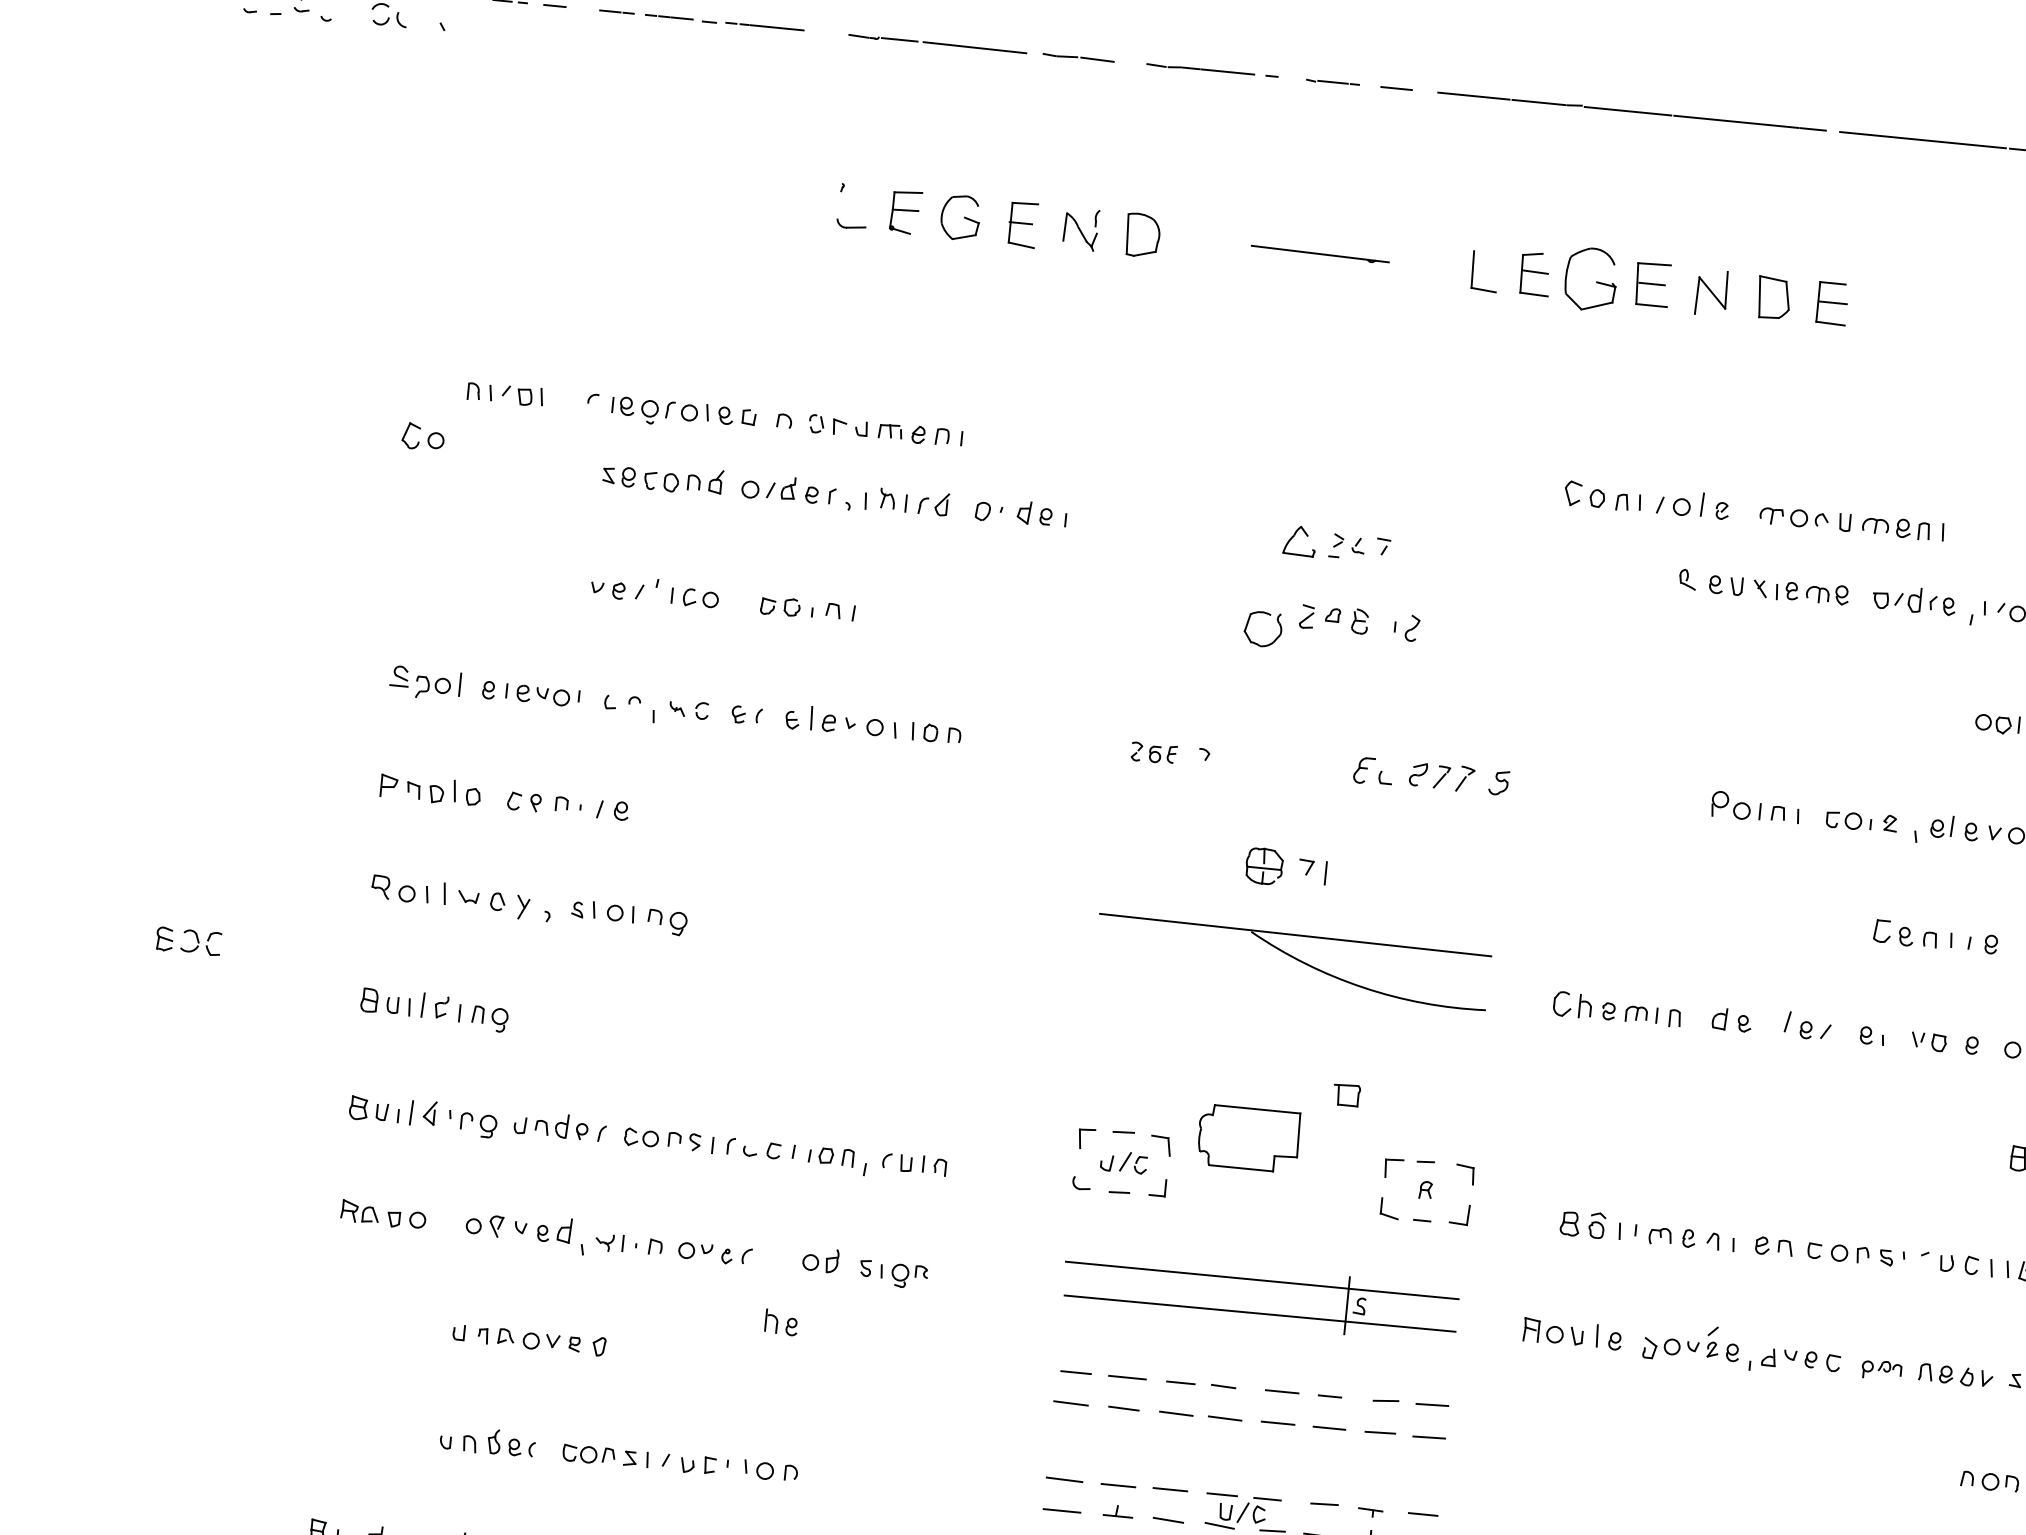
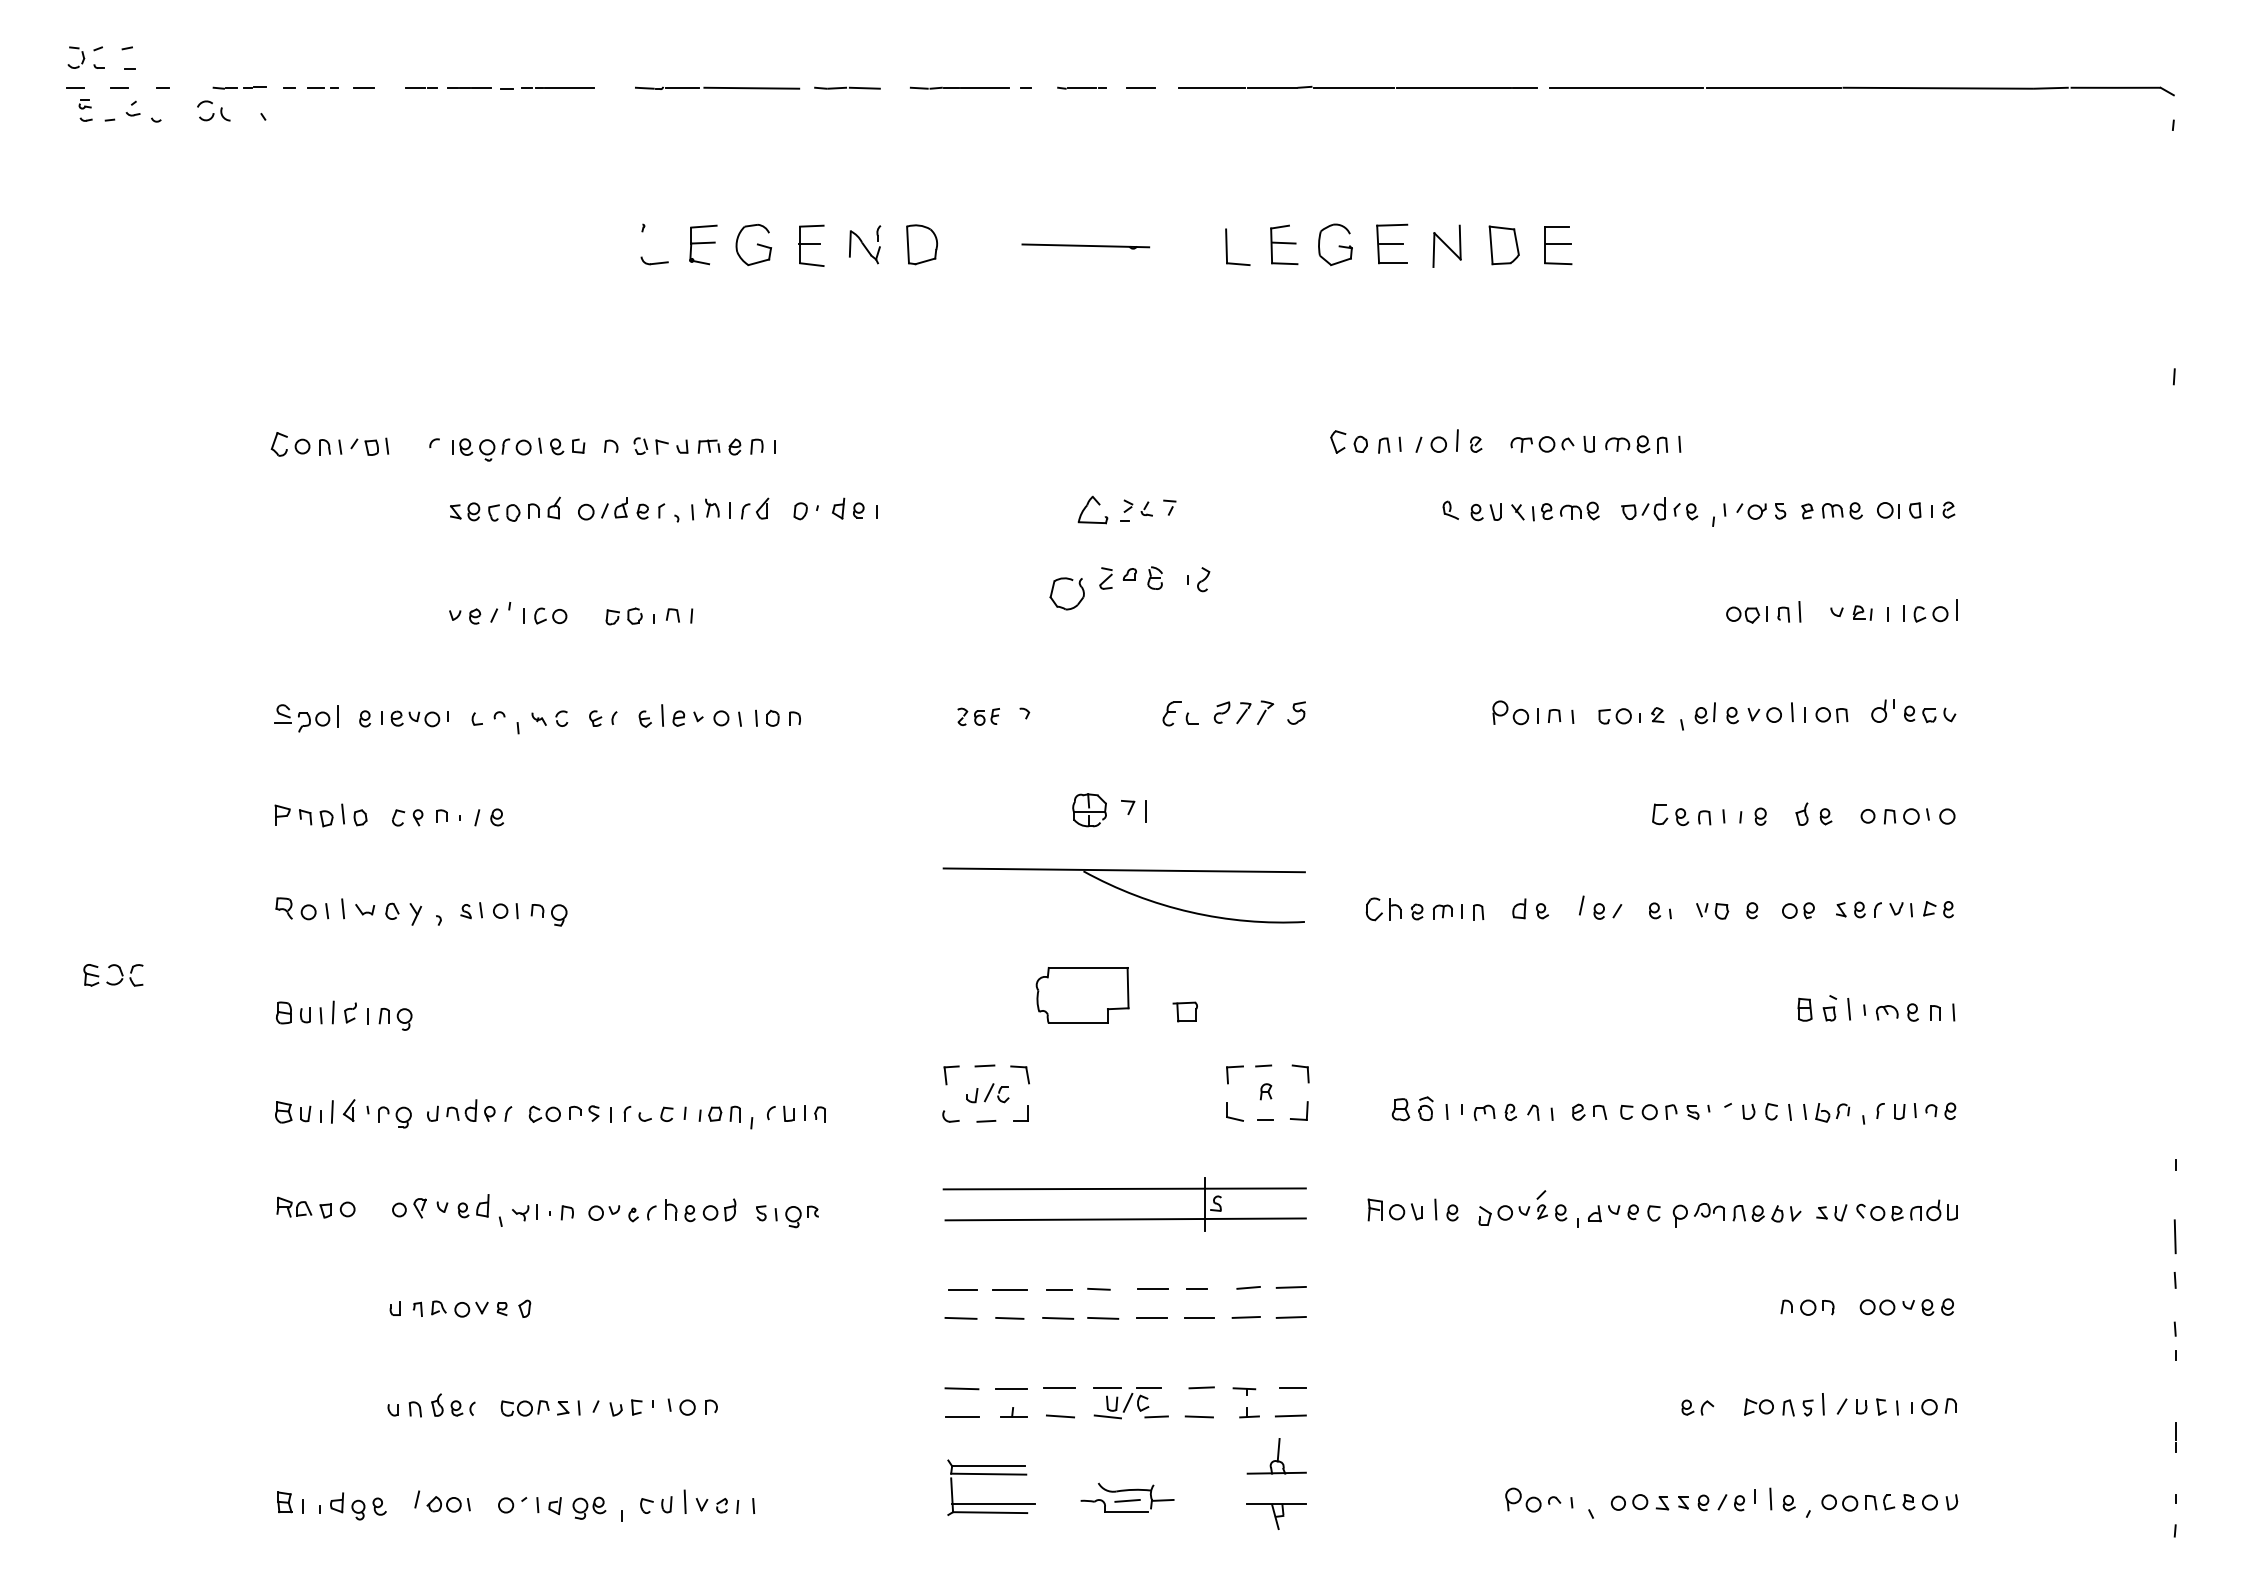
part: (1591, 279) -> (1335, 244), size x0.71
part: (423, 437) -> (290, 444), moved
part: (1248, 1138) -> (1082, 995), moved
part: (781, 1322) -> (680, 1210), moved
part: (1881, 1370) -> (1698, 1215), size x1.43

